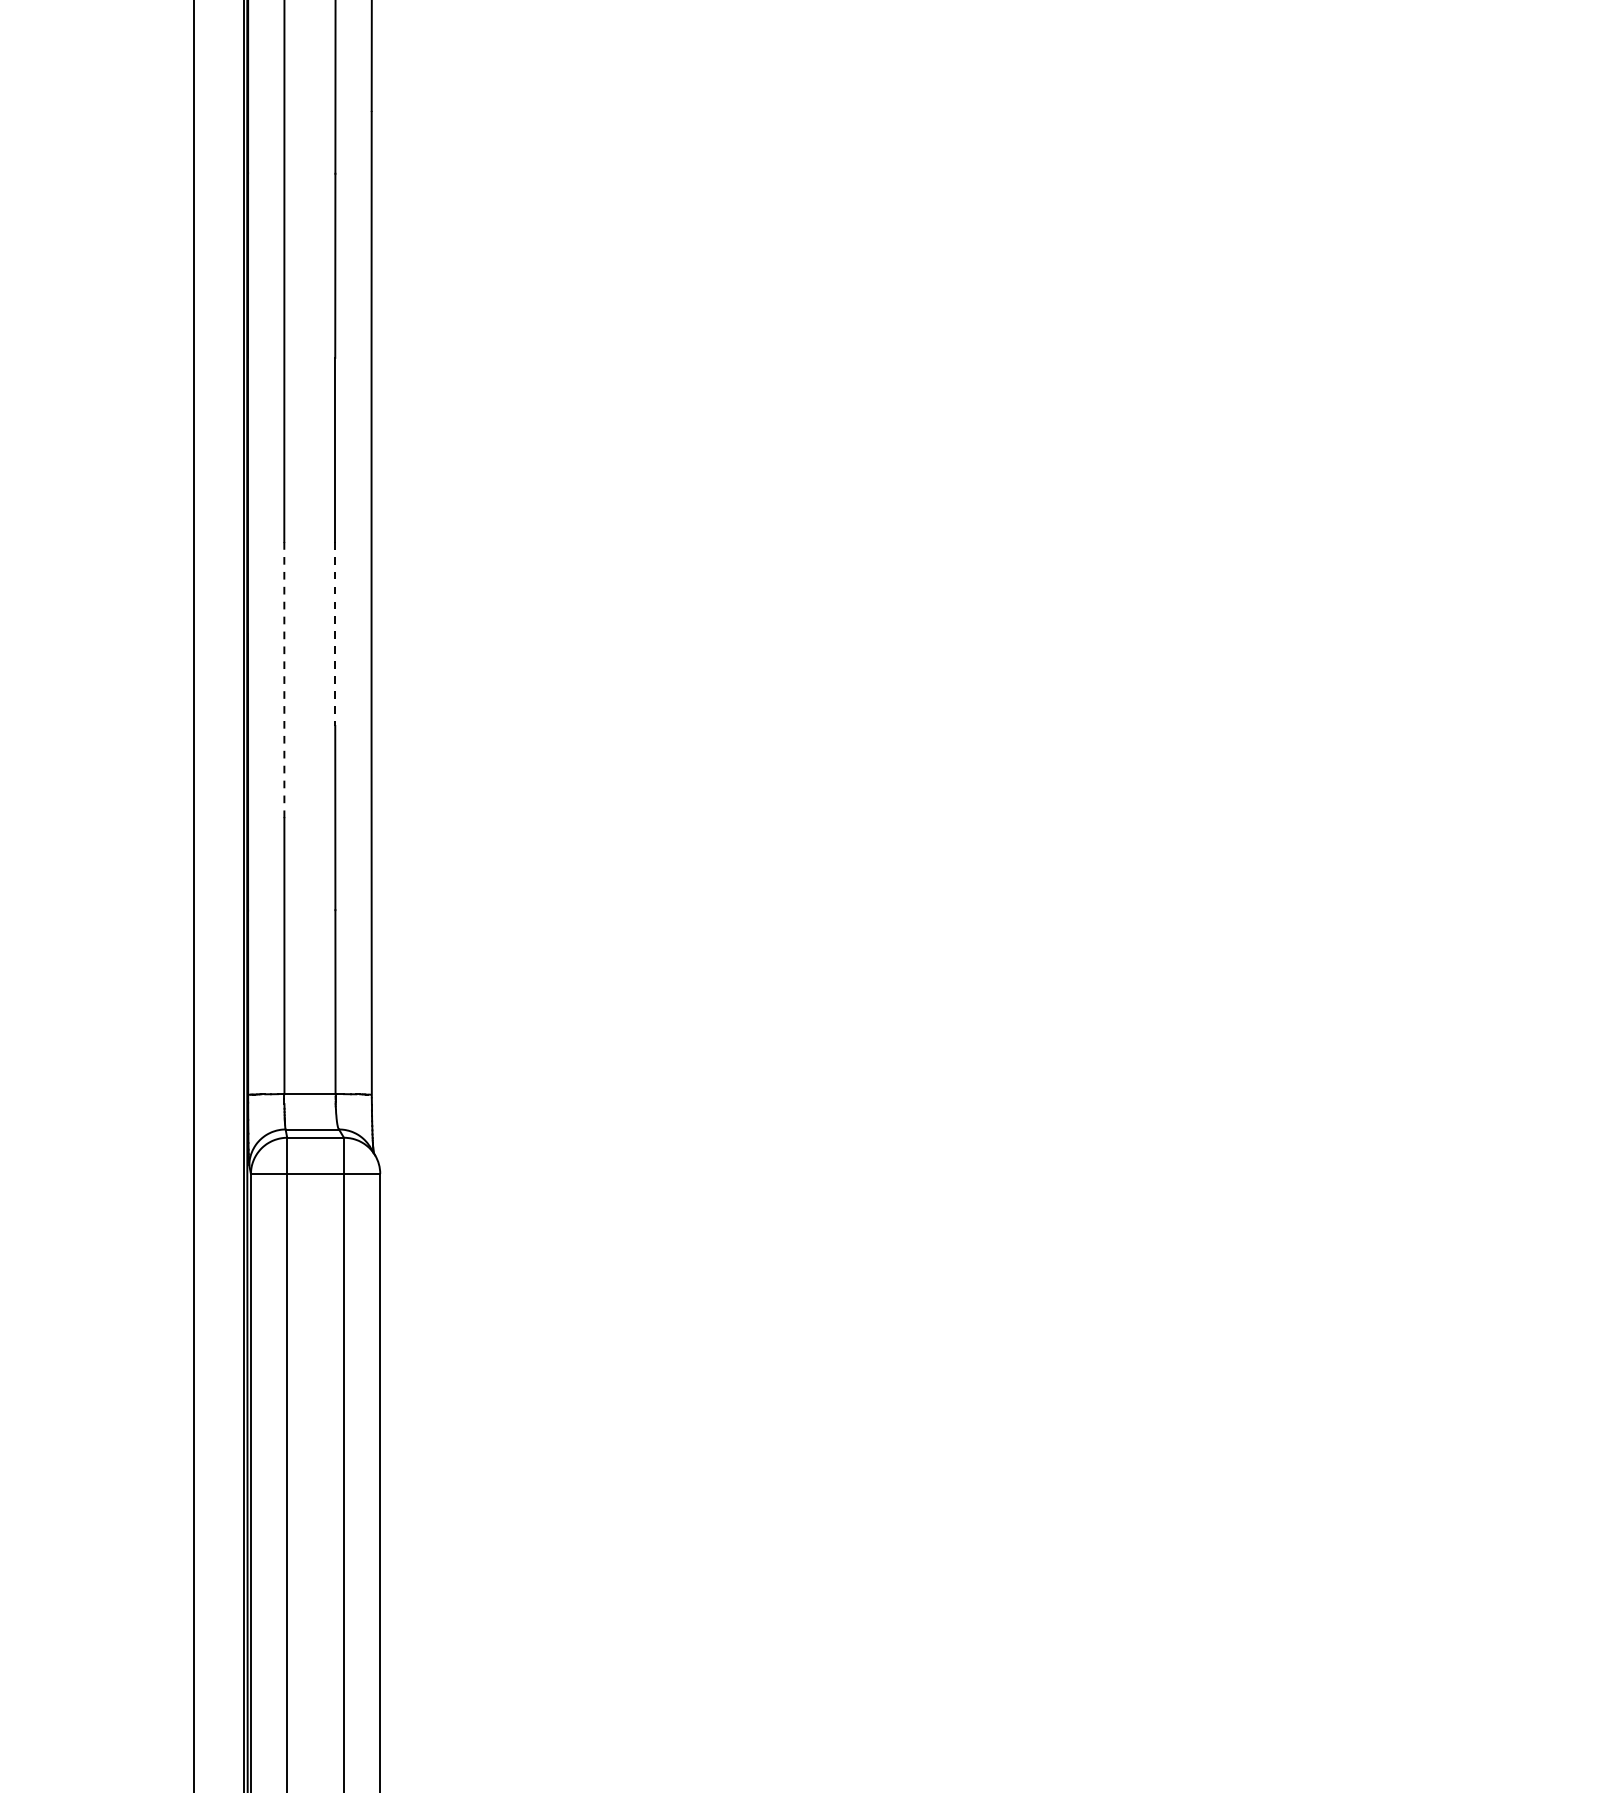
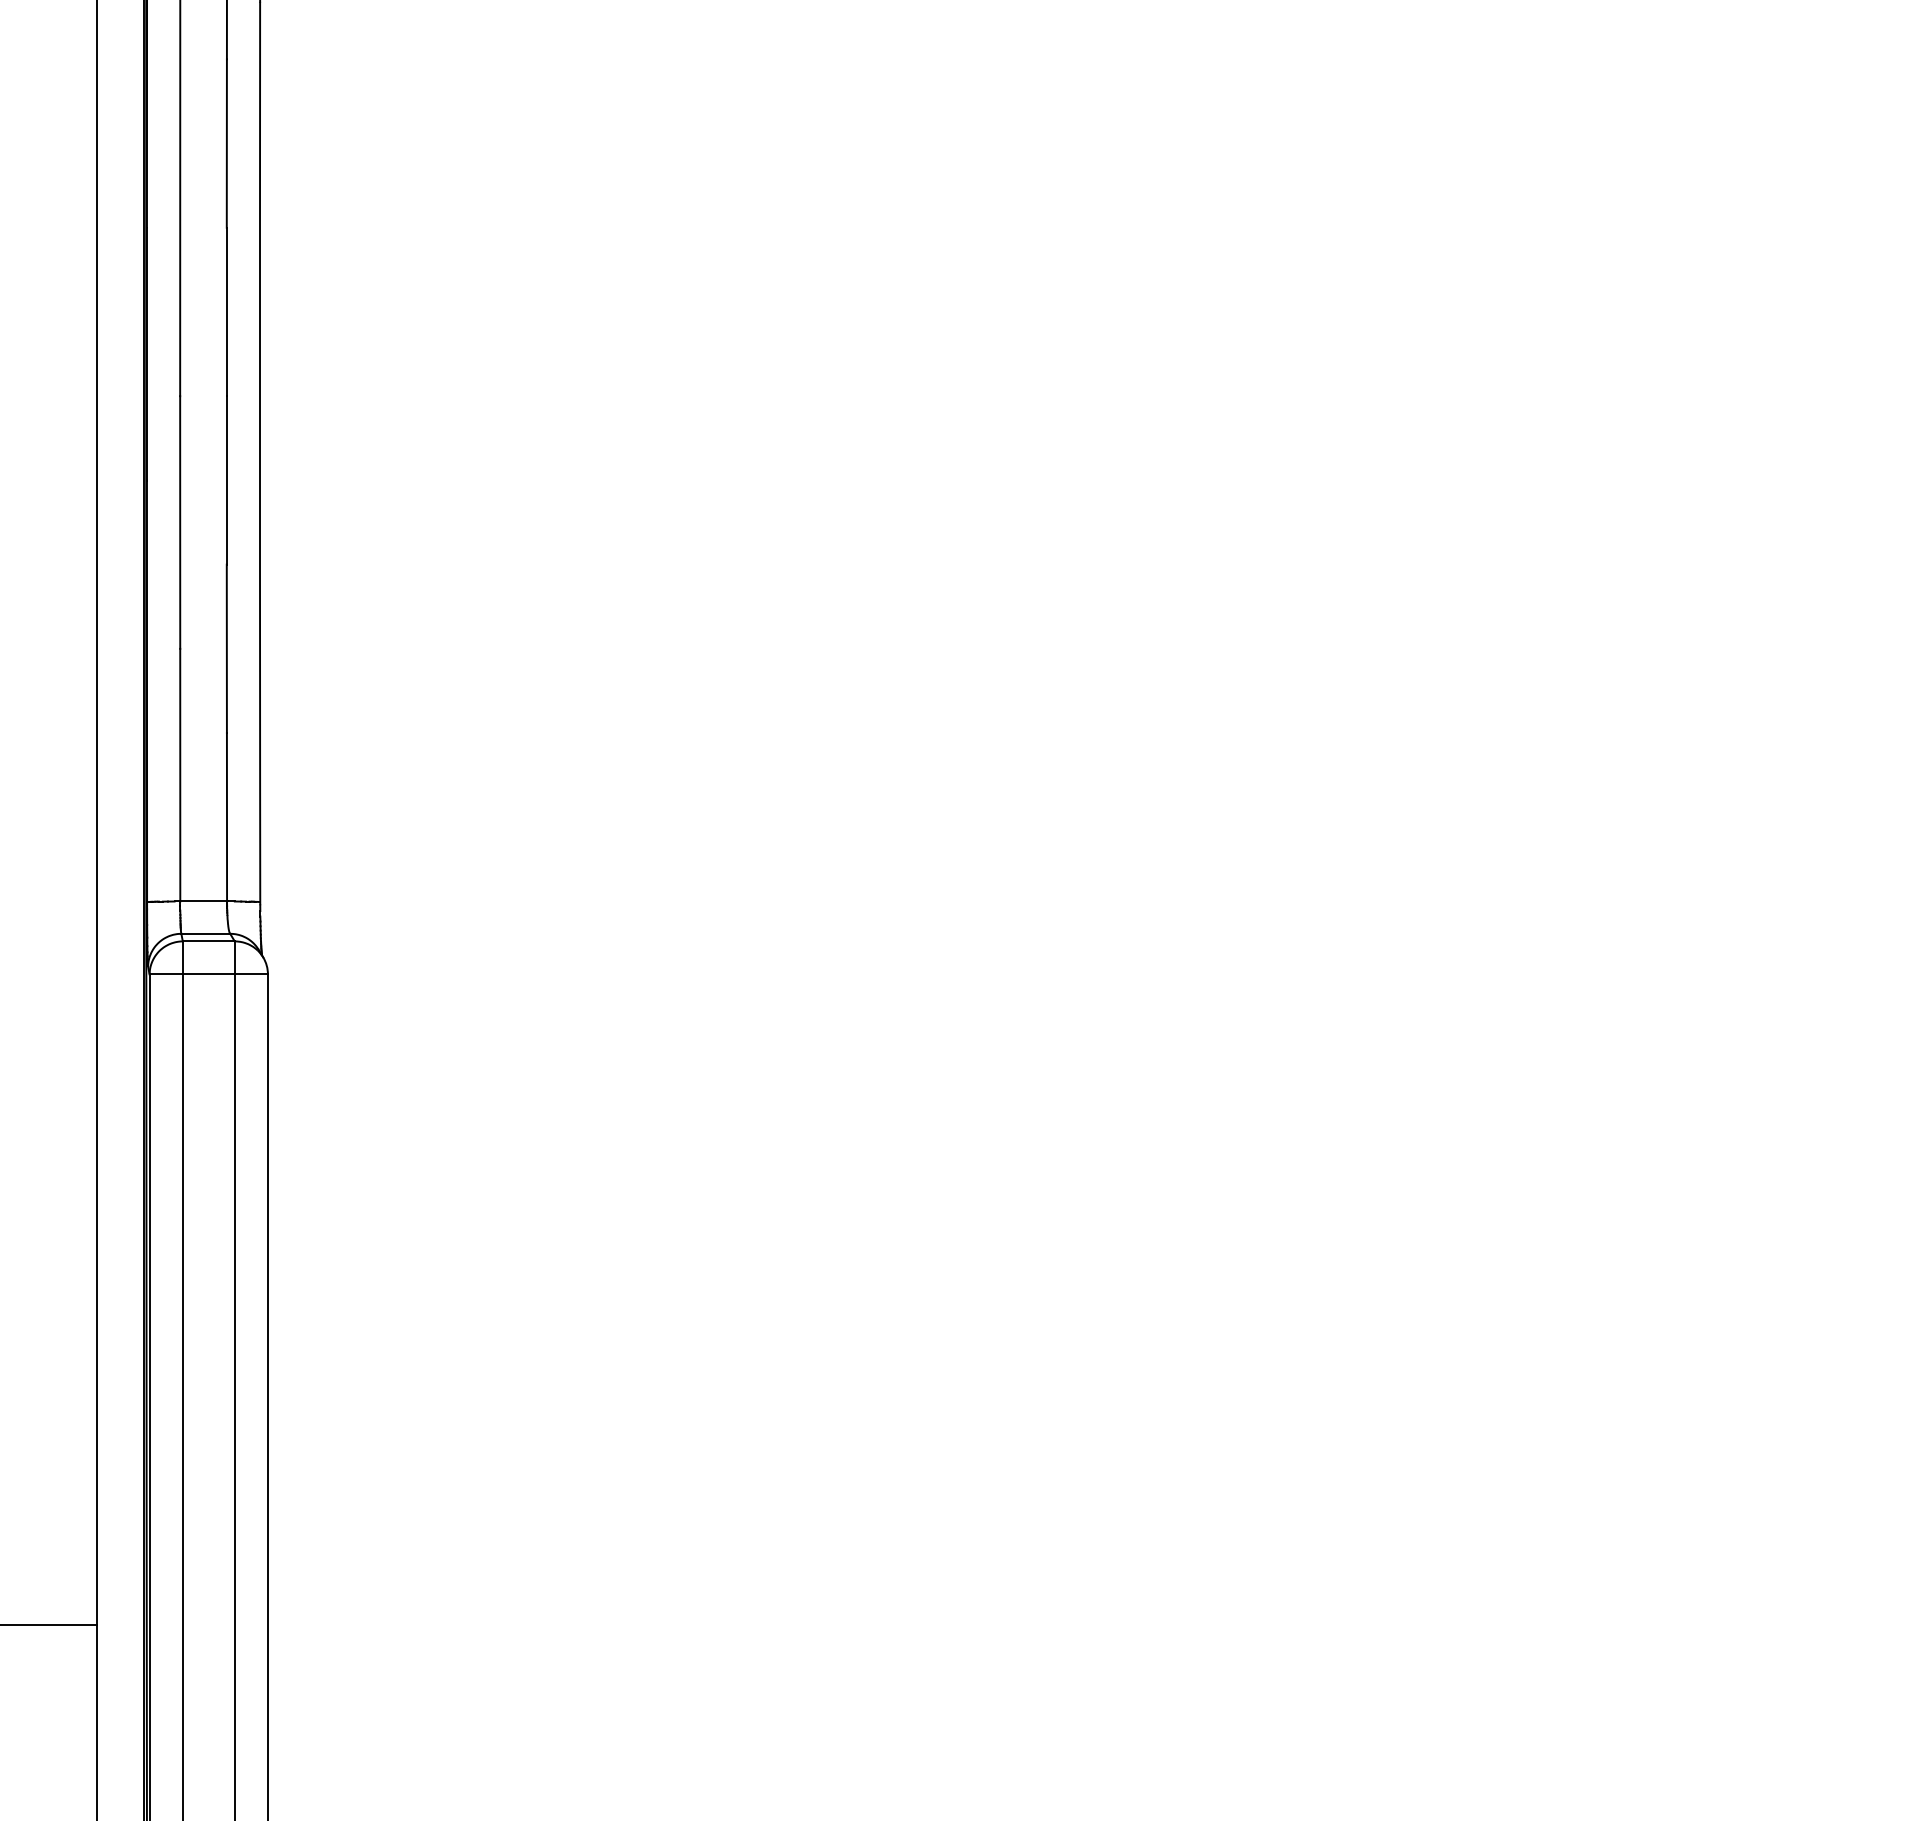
line: (334, 634) -> (226, 480), dashed -> solid
line: (284, 679) -> (180, 522), dashed -> solid

